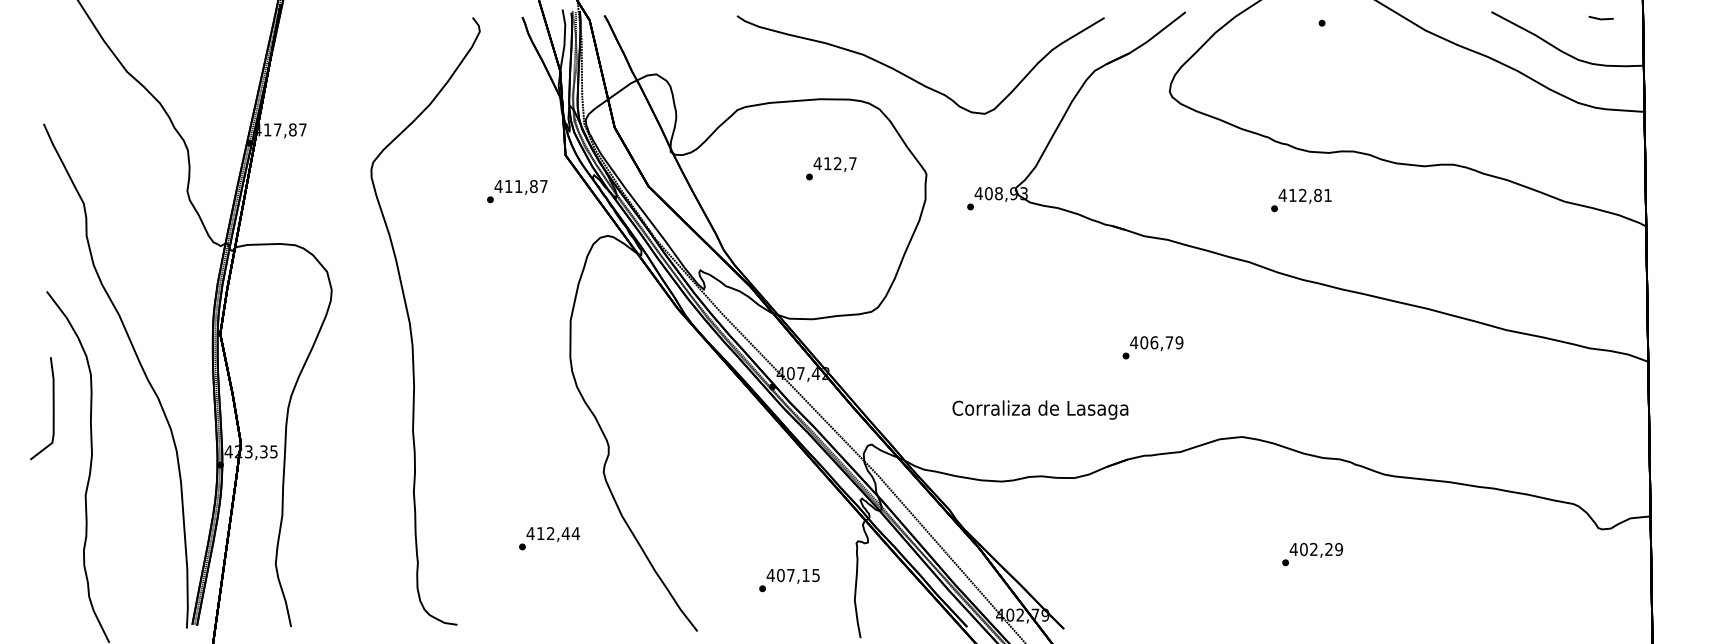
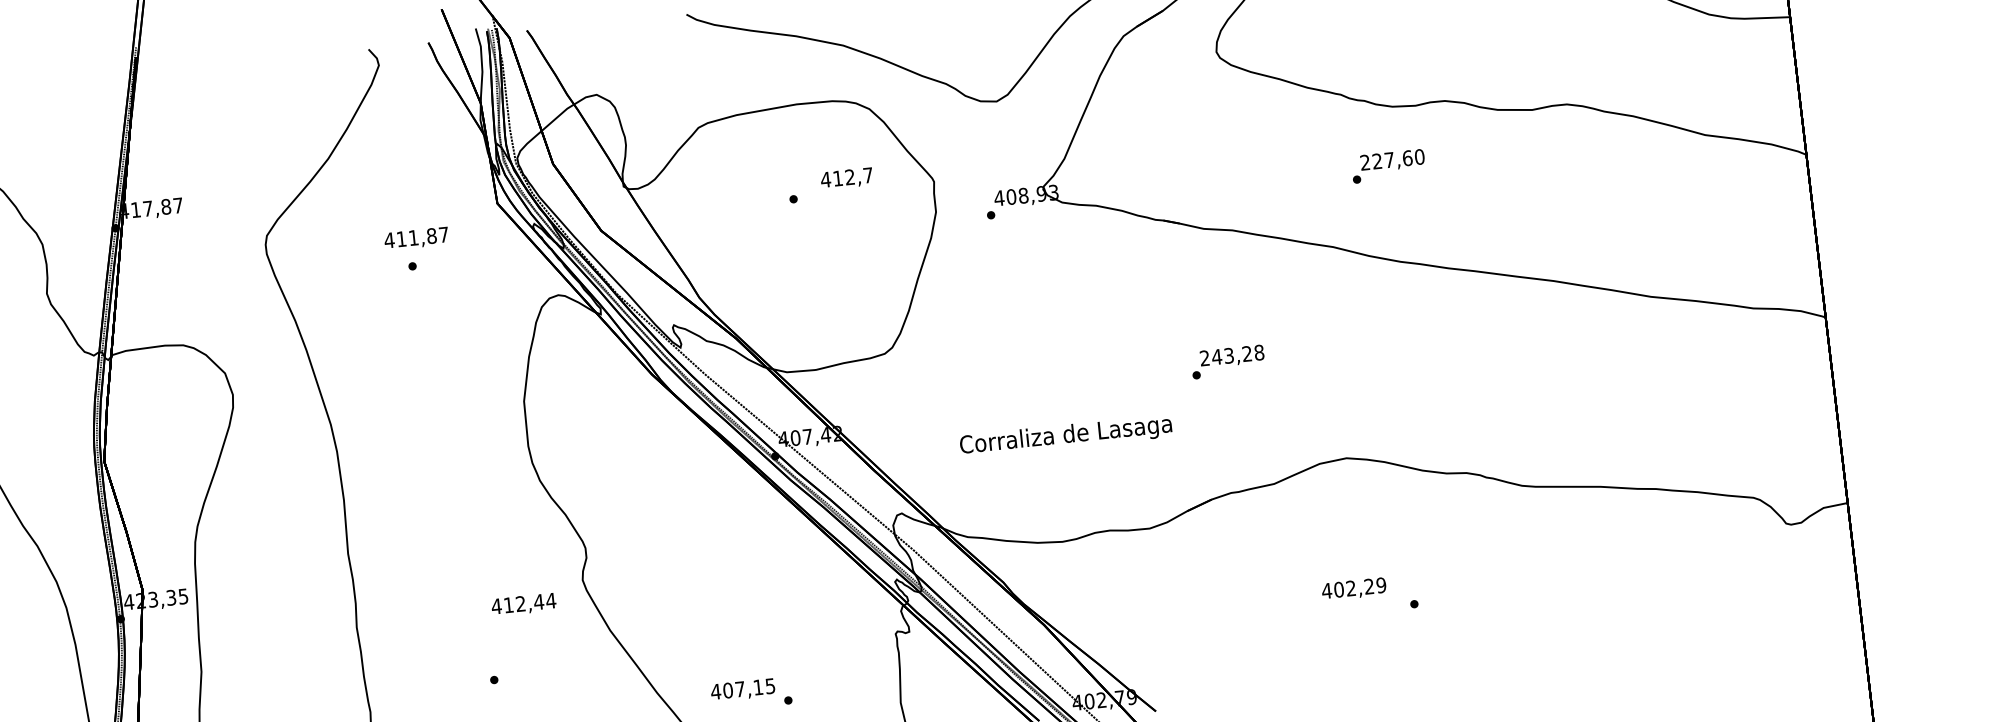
text: (834, 164) -> (846, 178), moved
text: (520, 187) -> (415, 238), moved
text: (1304, 194) -> (1391, 158), 412,81 -> 227,60
text: (1156, 342) -> (1231, 355), 406,79 -> 243,28
text: (1040, 409) -> (1066, 435), moved
text: (553, 534) -> (524, 604), moved
text: (1315, 550) -> (1353, 589), moved
text: (792, 576) -> (742, 690), moved

